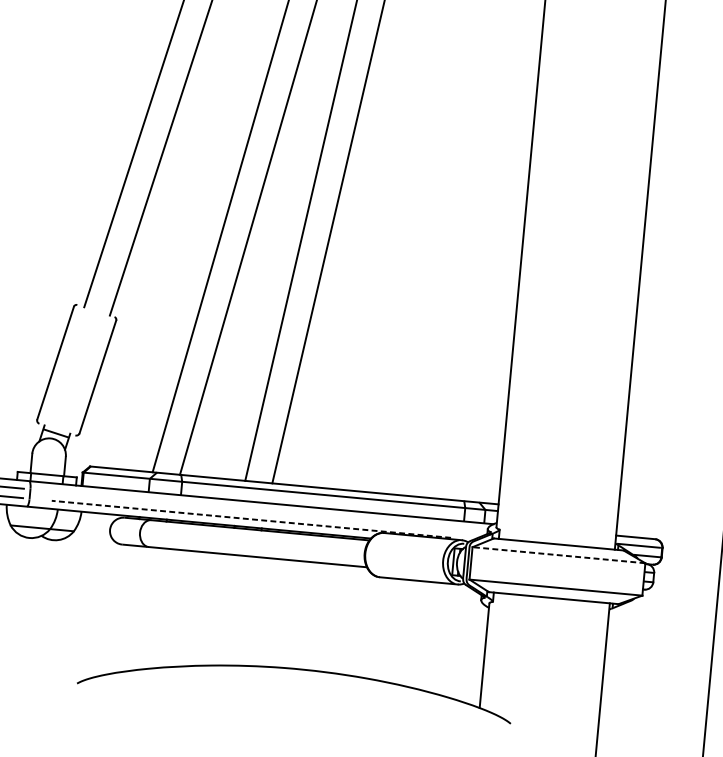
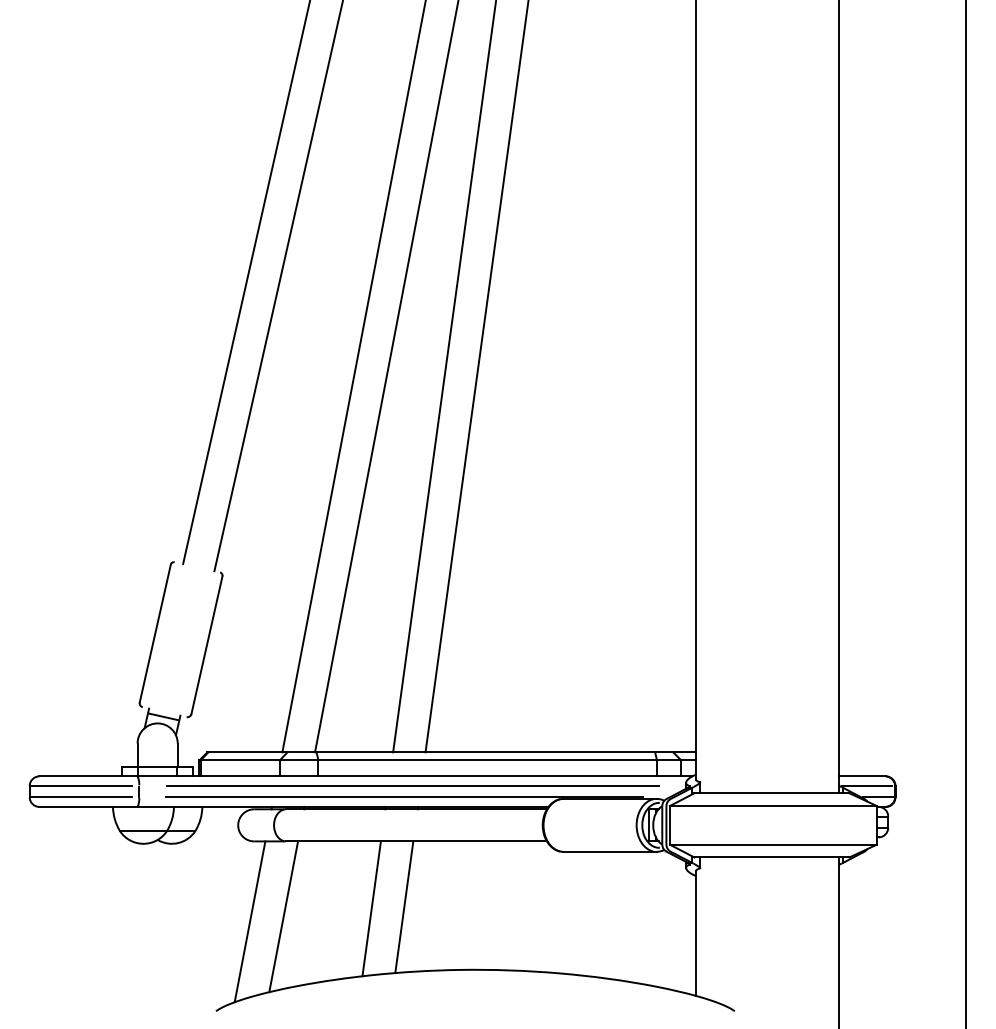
line: (258, 510) -> (412, 786), added
line: (251, 519) -> (404, 797), dashed -> solid
line: (558, 554) -> (772, 805), dashed -> solid
line: (140, 609) -> (283, 916), added
line: (215, 609) -> (371, 908), added
line: (112, 611) -> (249, 921), added
line: (242, 611) -> (404, 907), added

